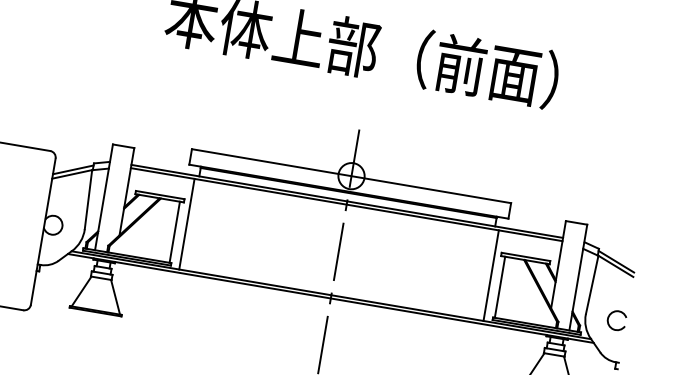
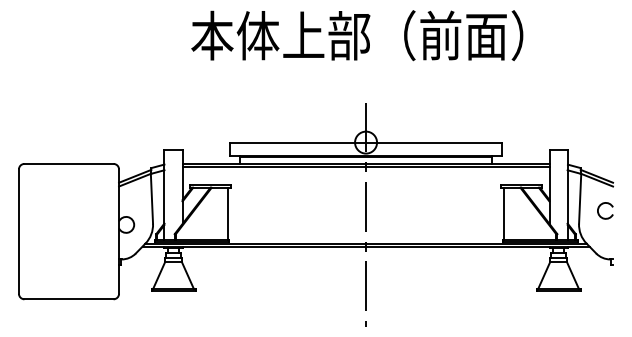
line: (186, 223) -> (236, 204), removed
line: (491, 274) -> (495, 204), removed
arc: (615, 312) -> (603, 204), moved

